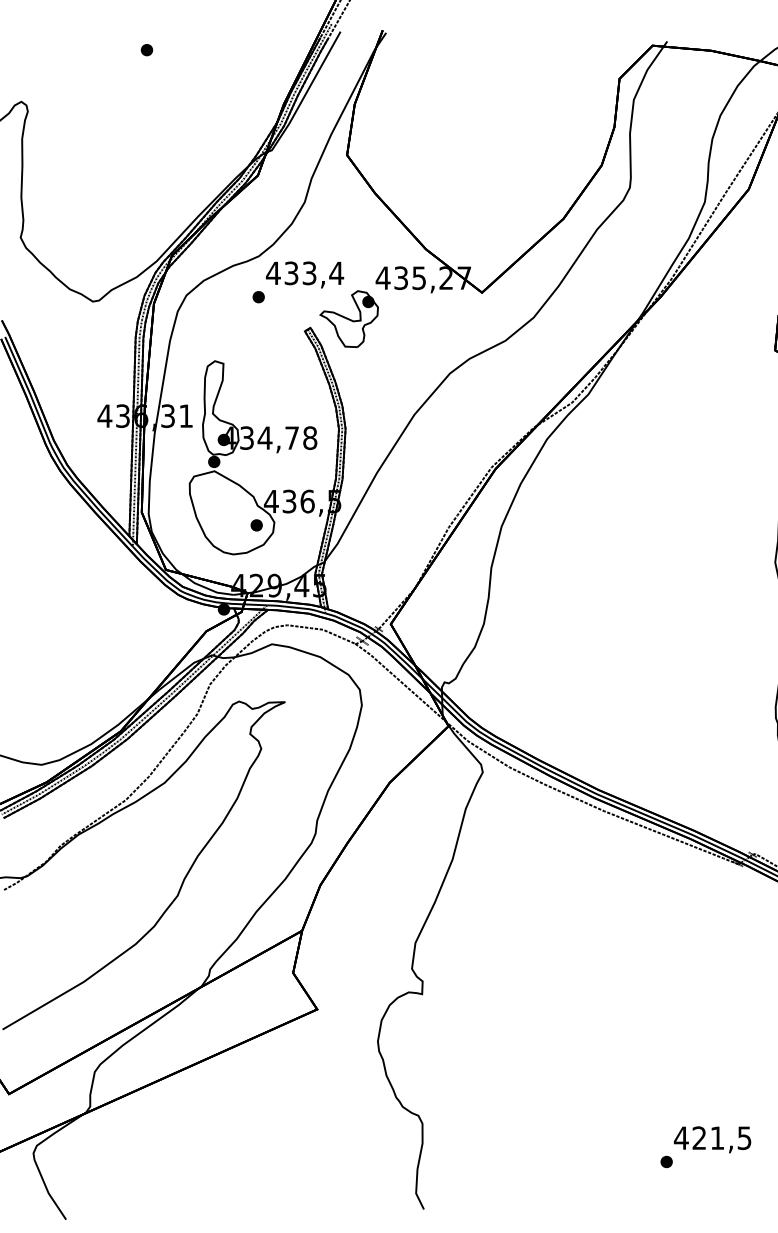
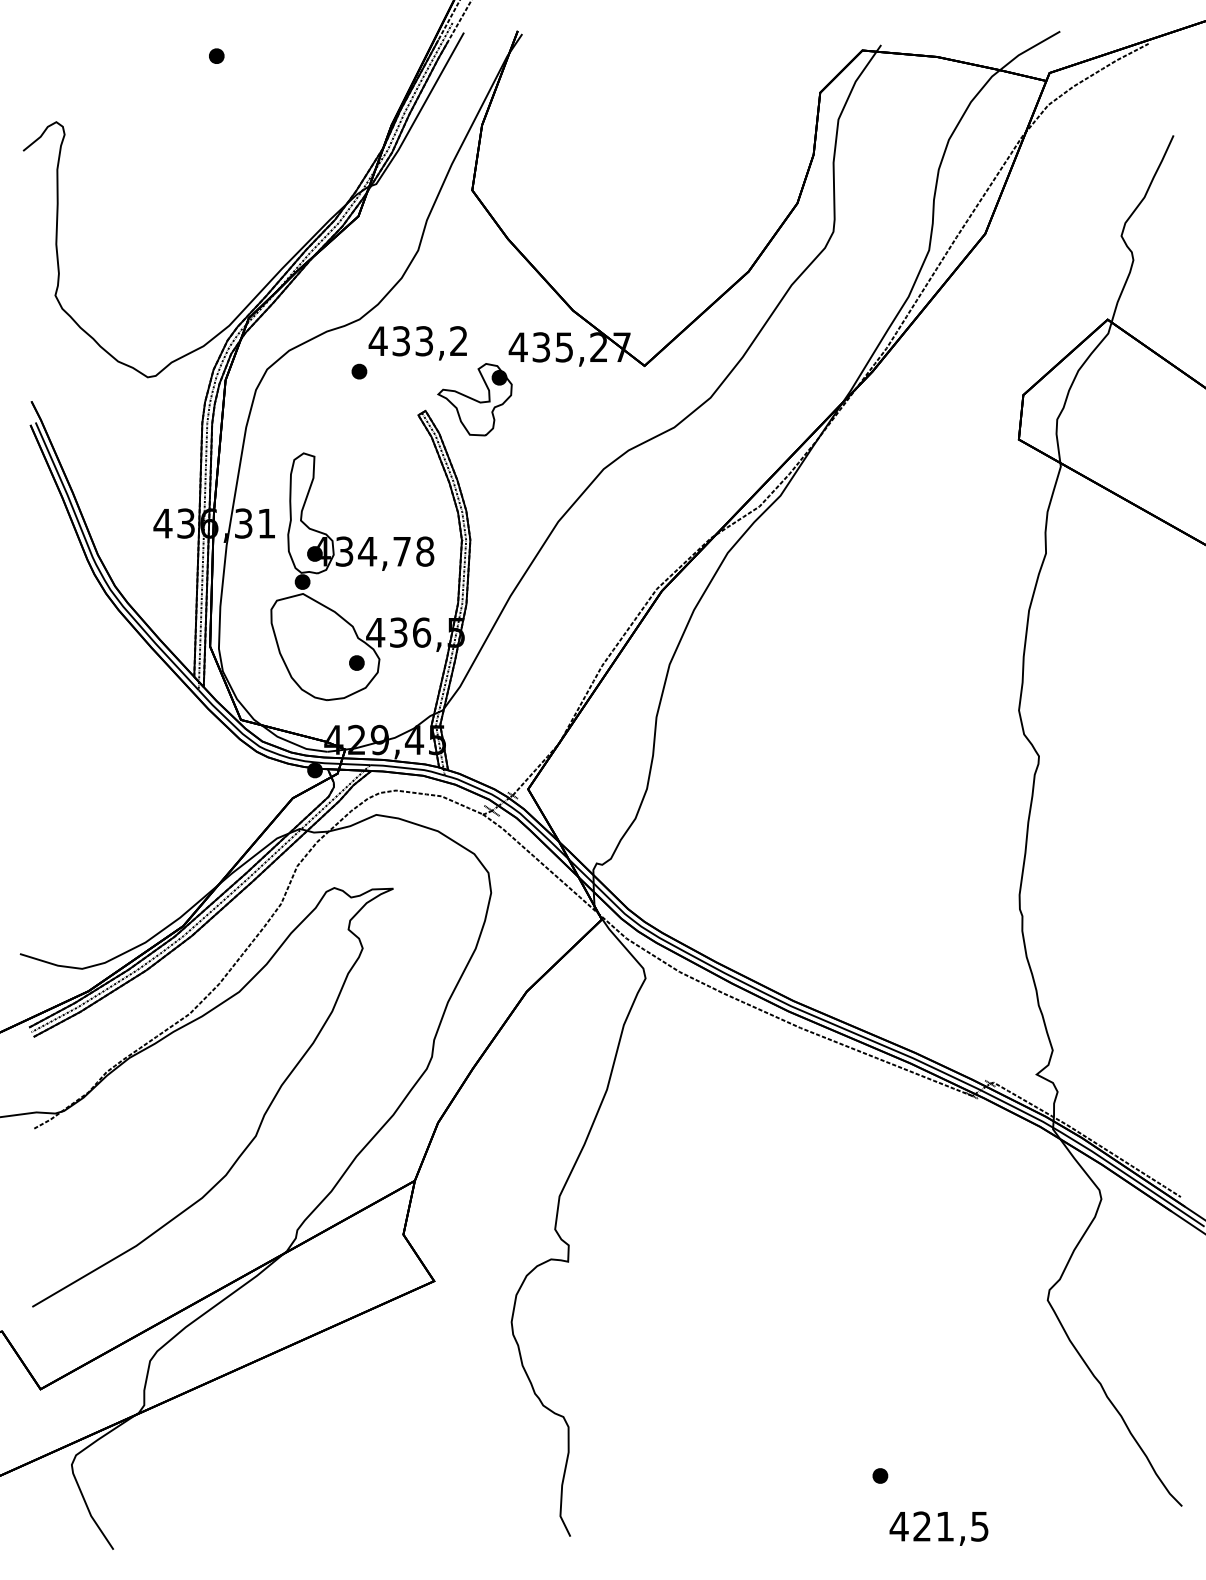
text: (336, 272) -> (458, 340), 433,4 -> 433,2
text: (712, 1139) -> (938, 1528), moved

